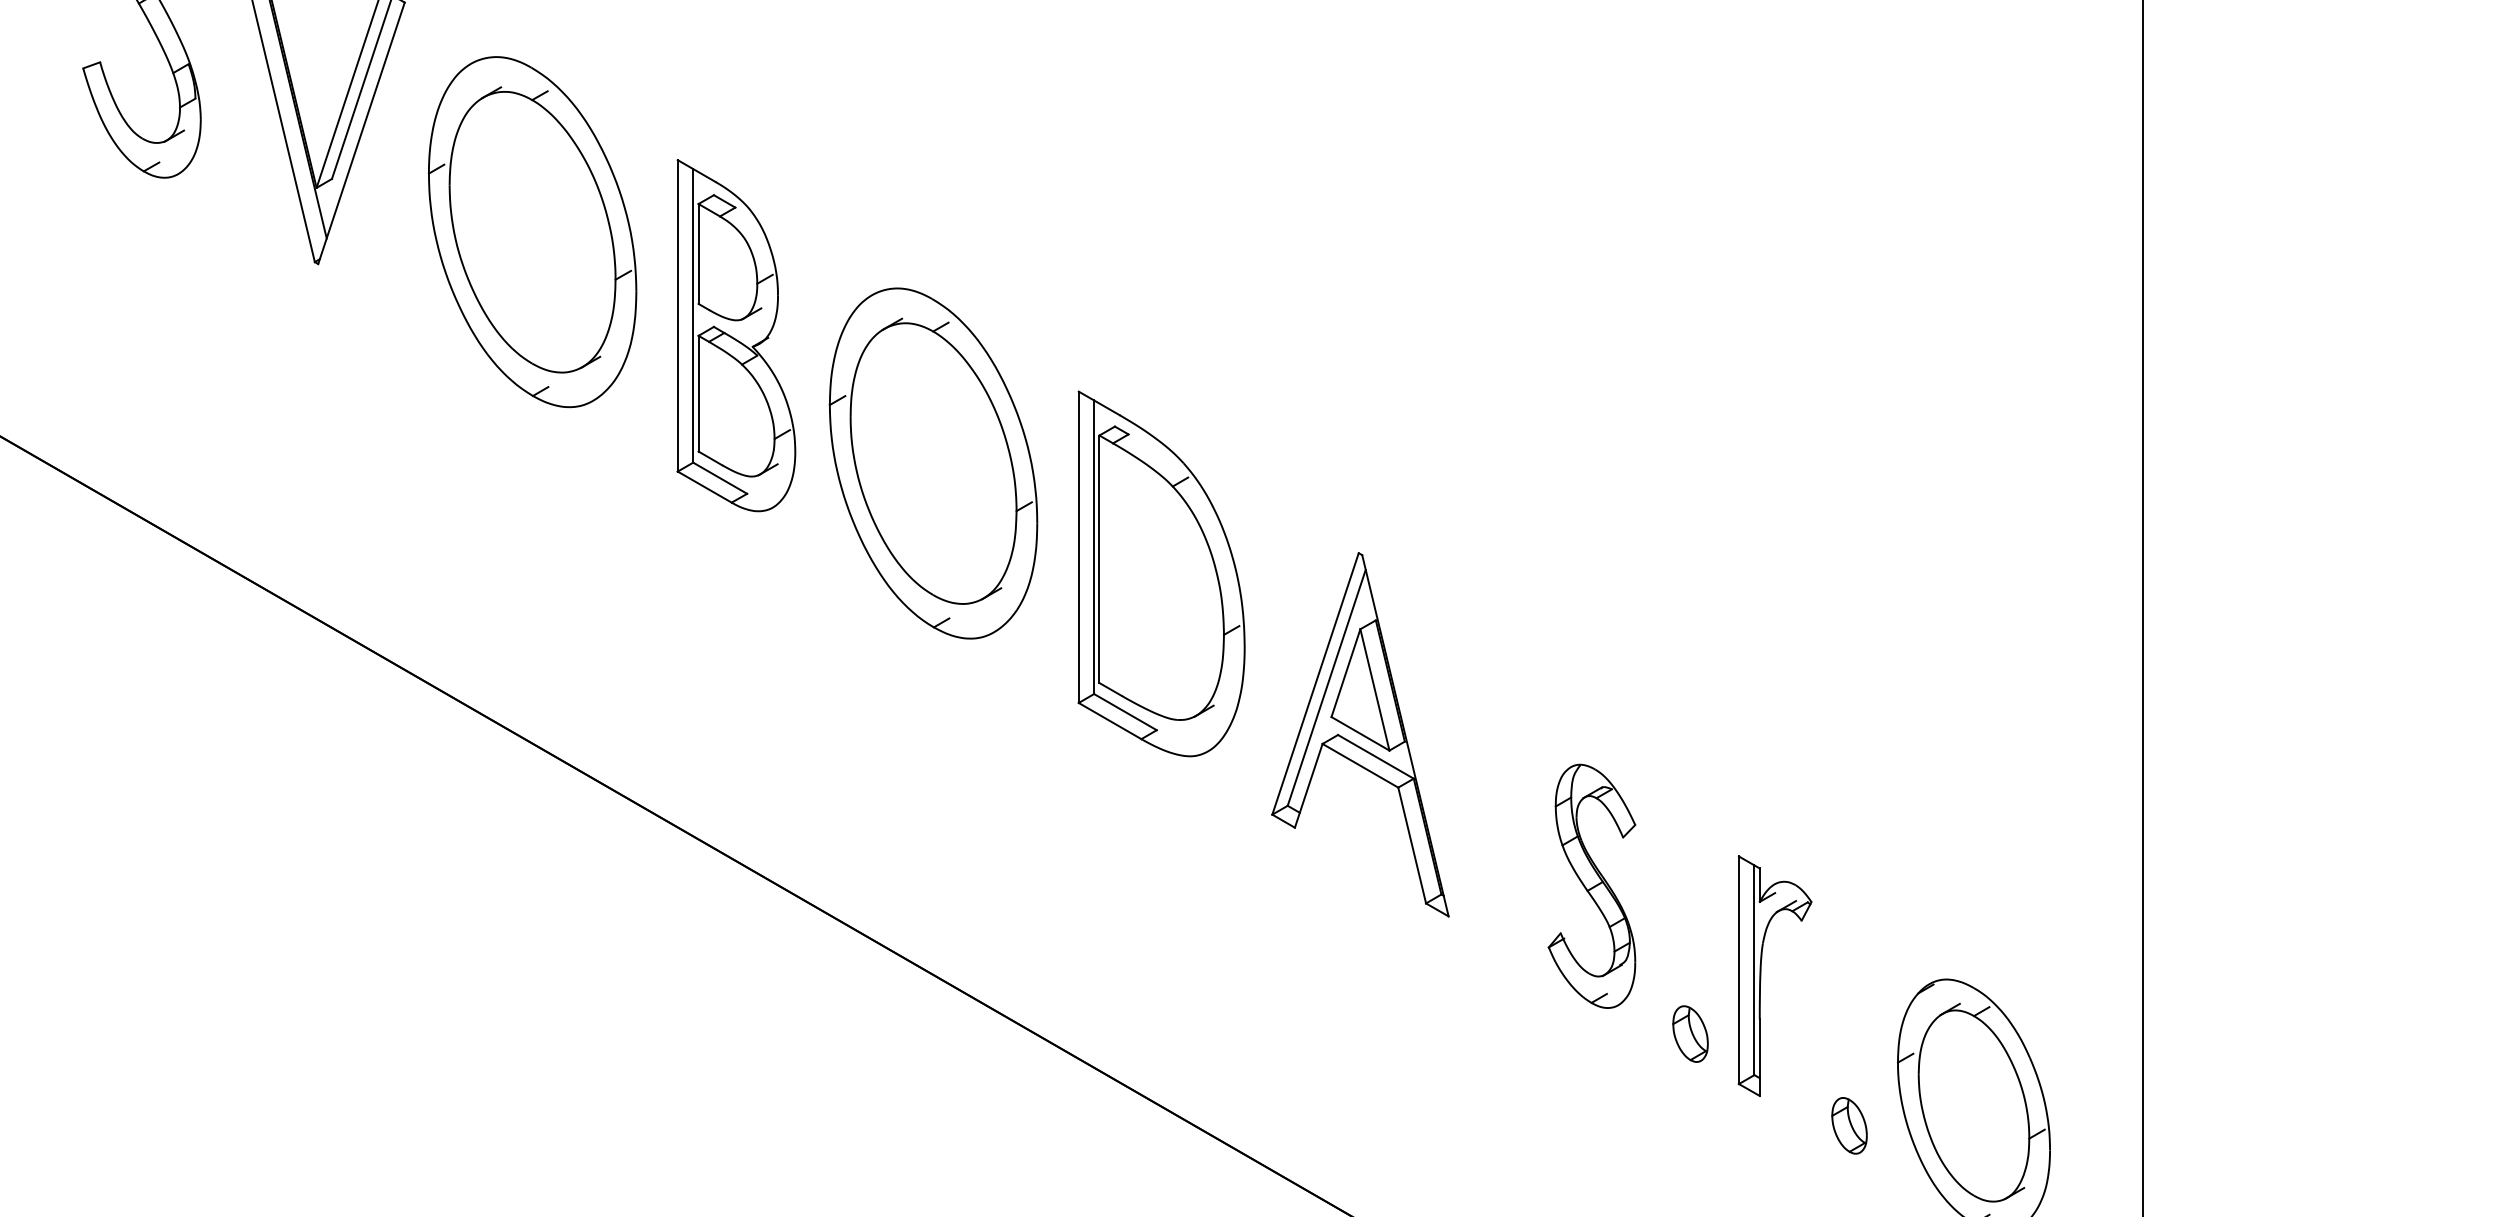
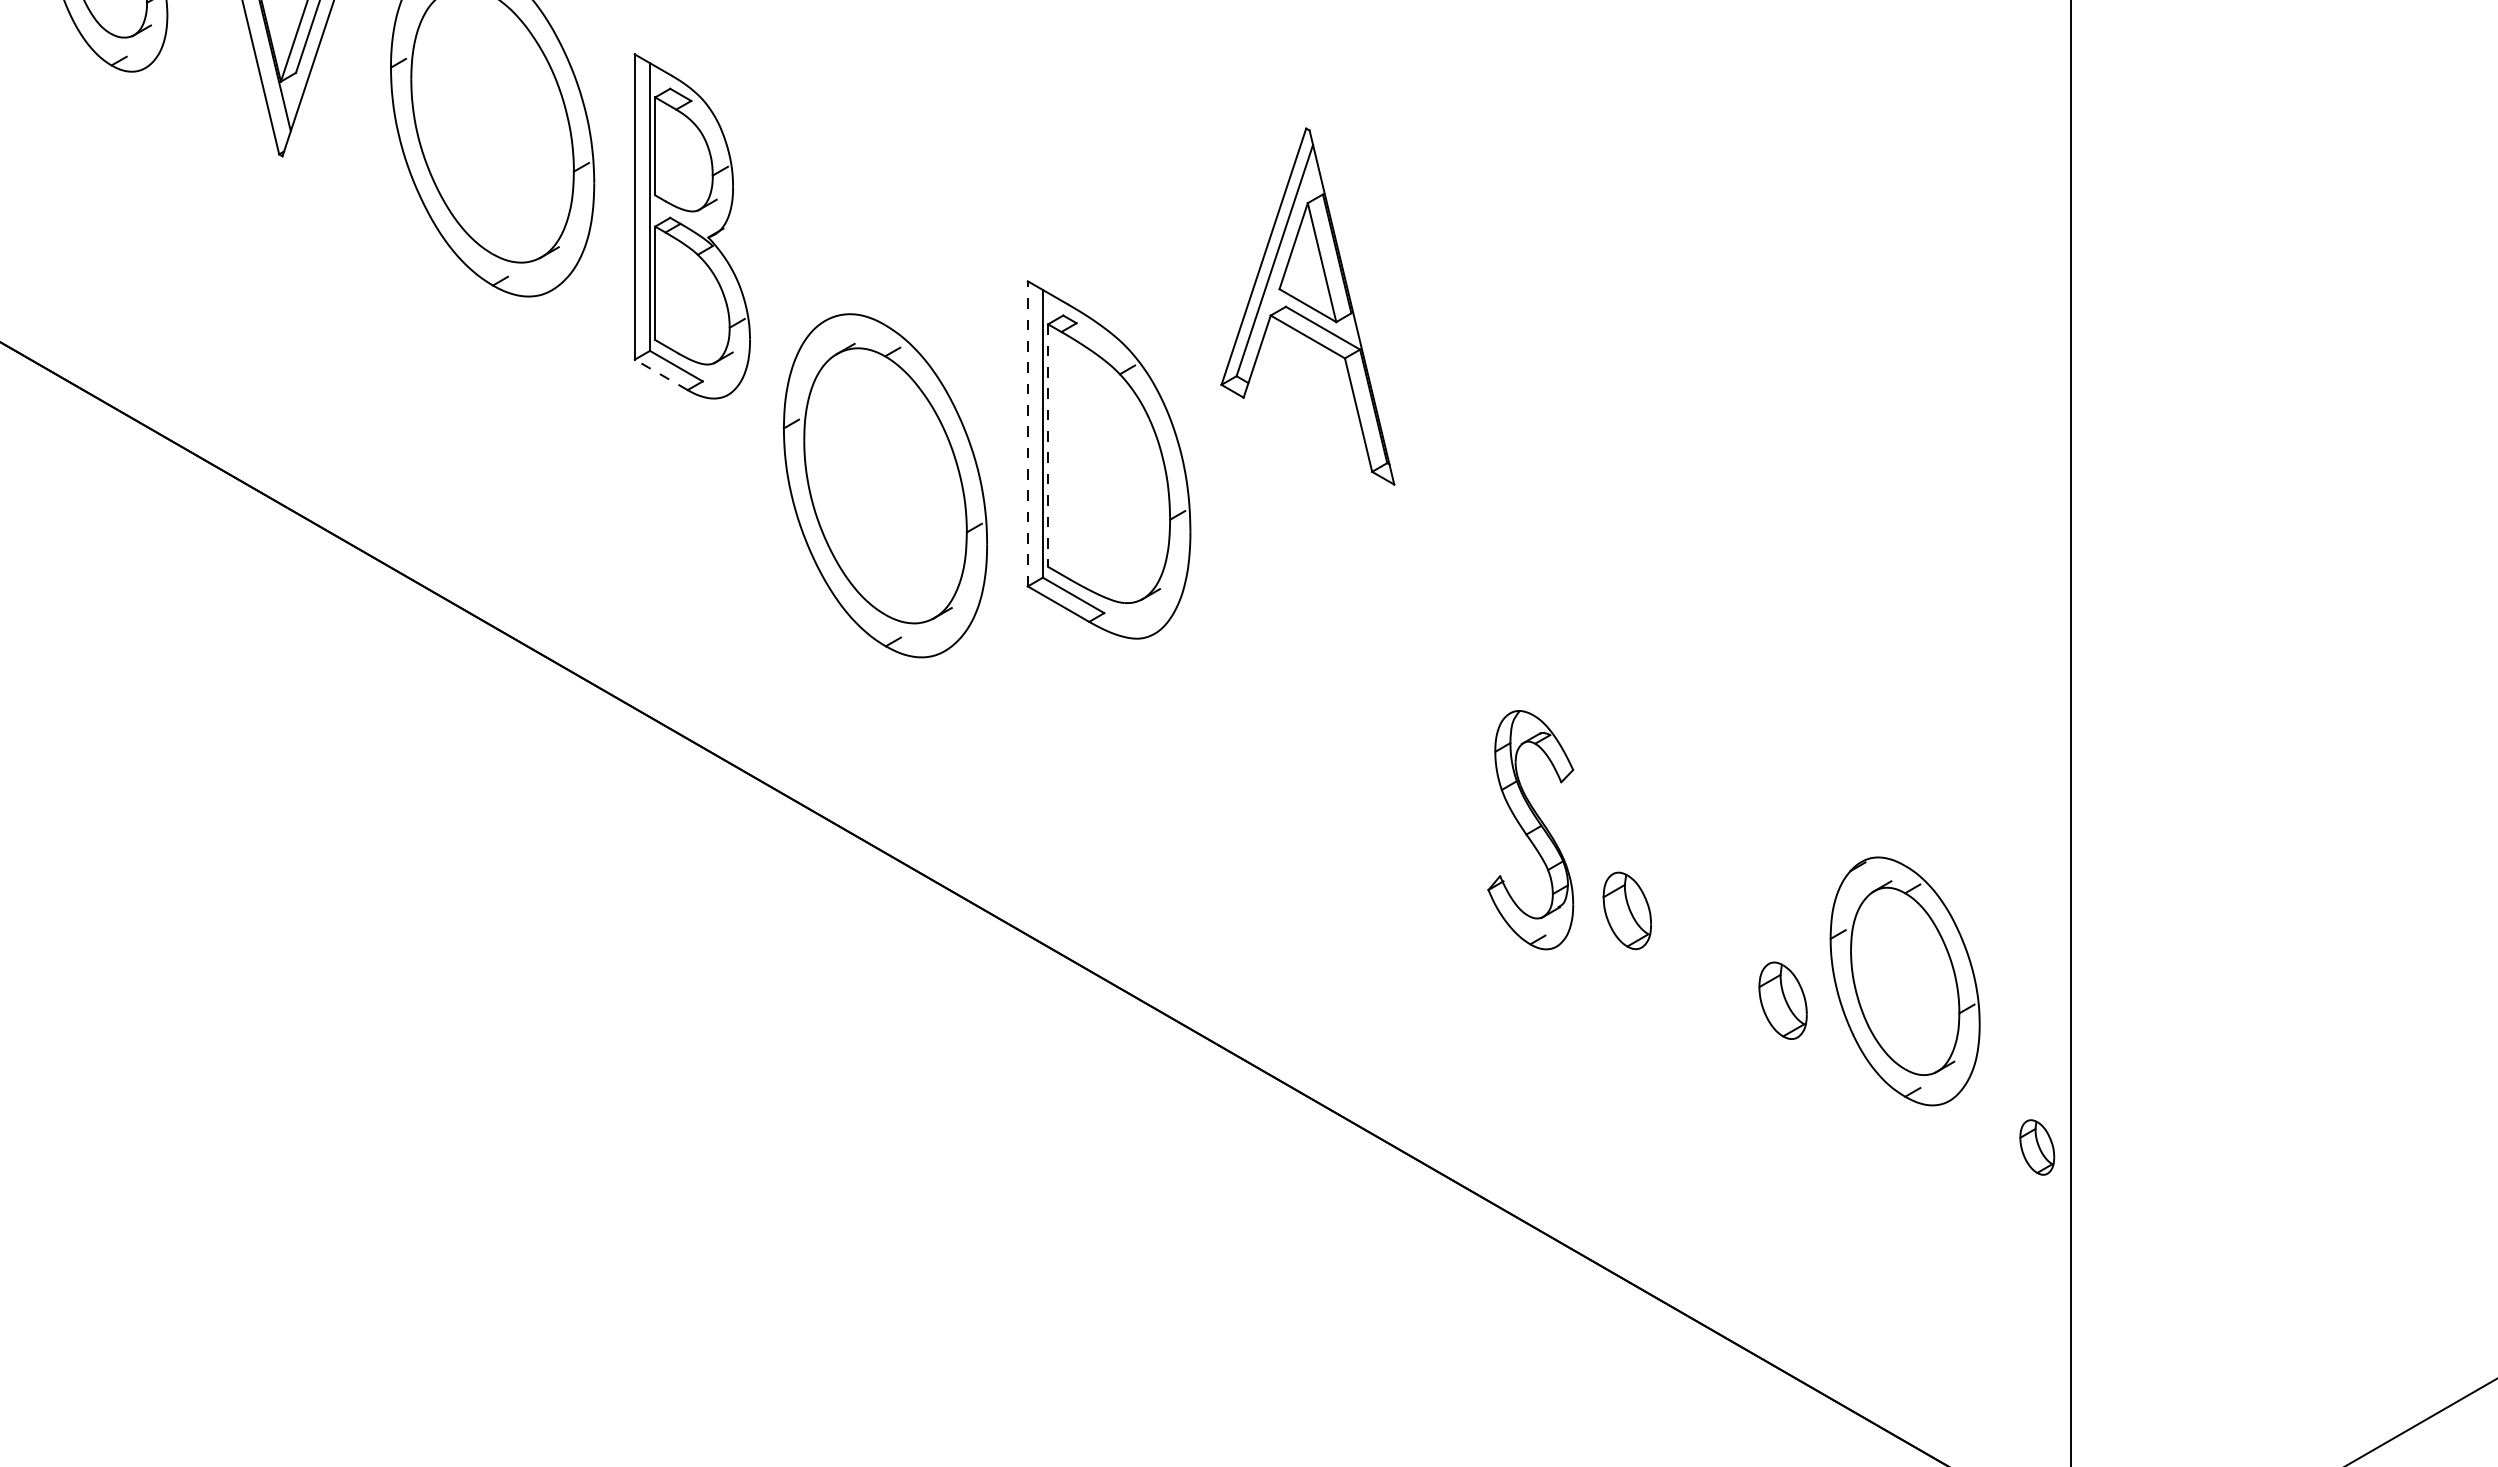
part: (933, 463) -> (885, 485), moved
line: (703, 486) -> (660, 374), solid -> dashed
line: (1078, 546) -> (1027, 433), solid -> dashed
line: (1099, 560) -> (1048, 446), solid -> dashed
part: (1360, 734) -> (1307, 306), moved
part: (1591, 886) -> (1530, 830), moved
part: (1761, 975) -> (1696, 853), removed
part: (1690, 1033) -> (1627, 910), size x1.4
part: (1849, 1125) -> (1783, 1000), size x1.4

